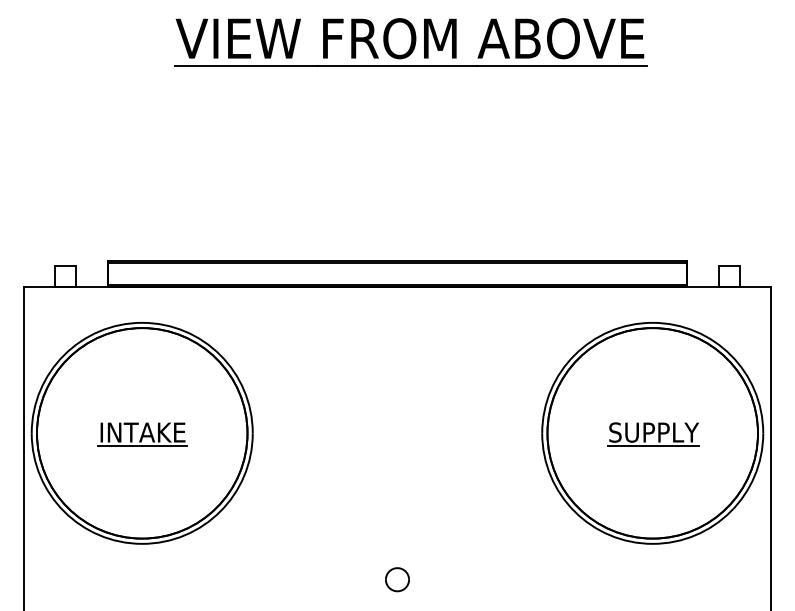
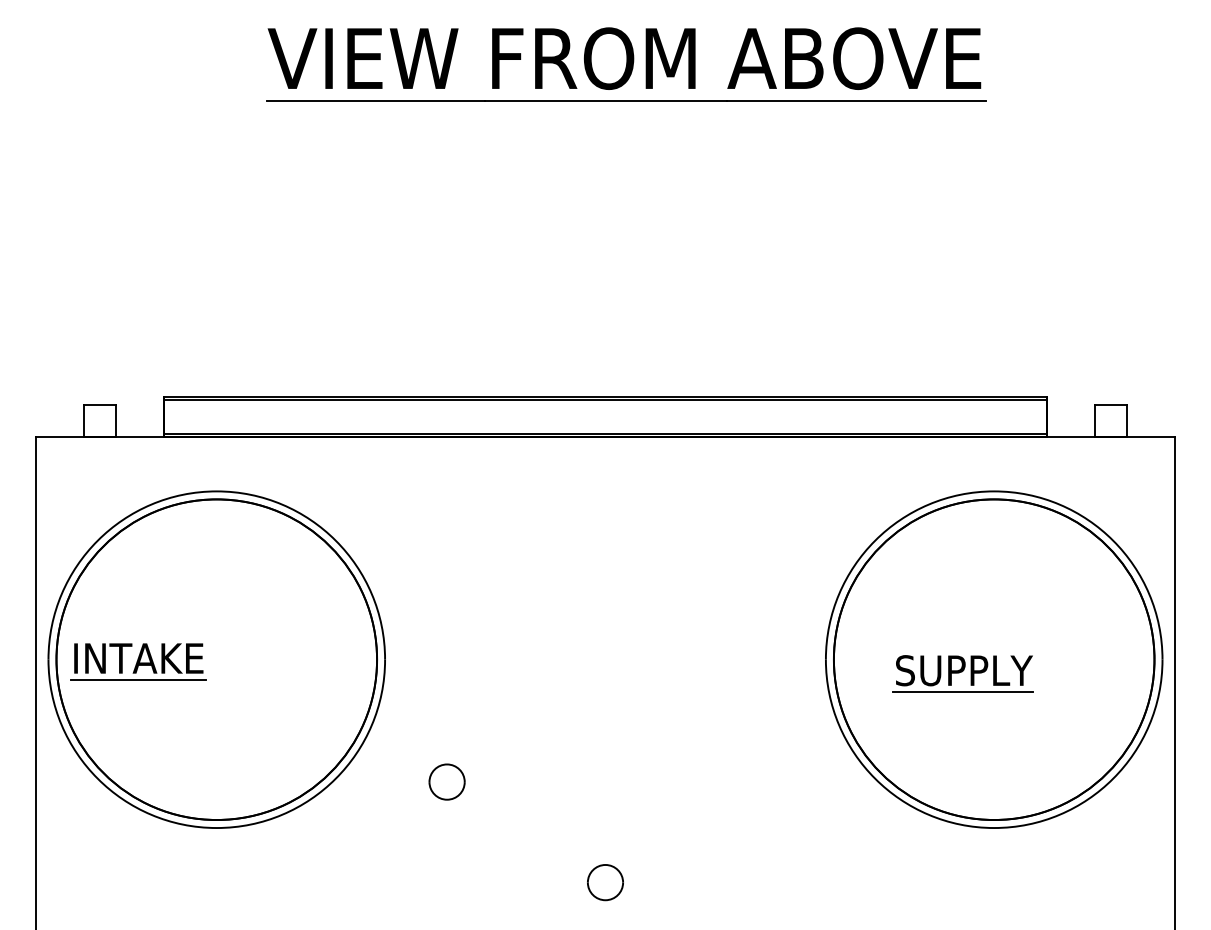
part: (142, 434) -> (137, 661), moved
part: (653, 434) -> (963, 673), moved
part: (293, 513) -> (447, 781), added

